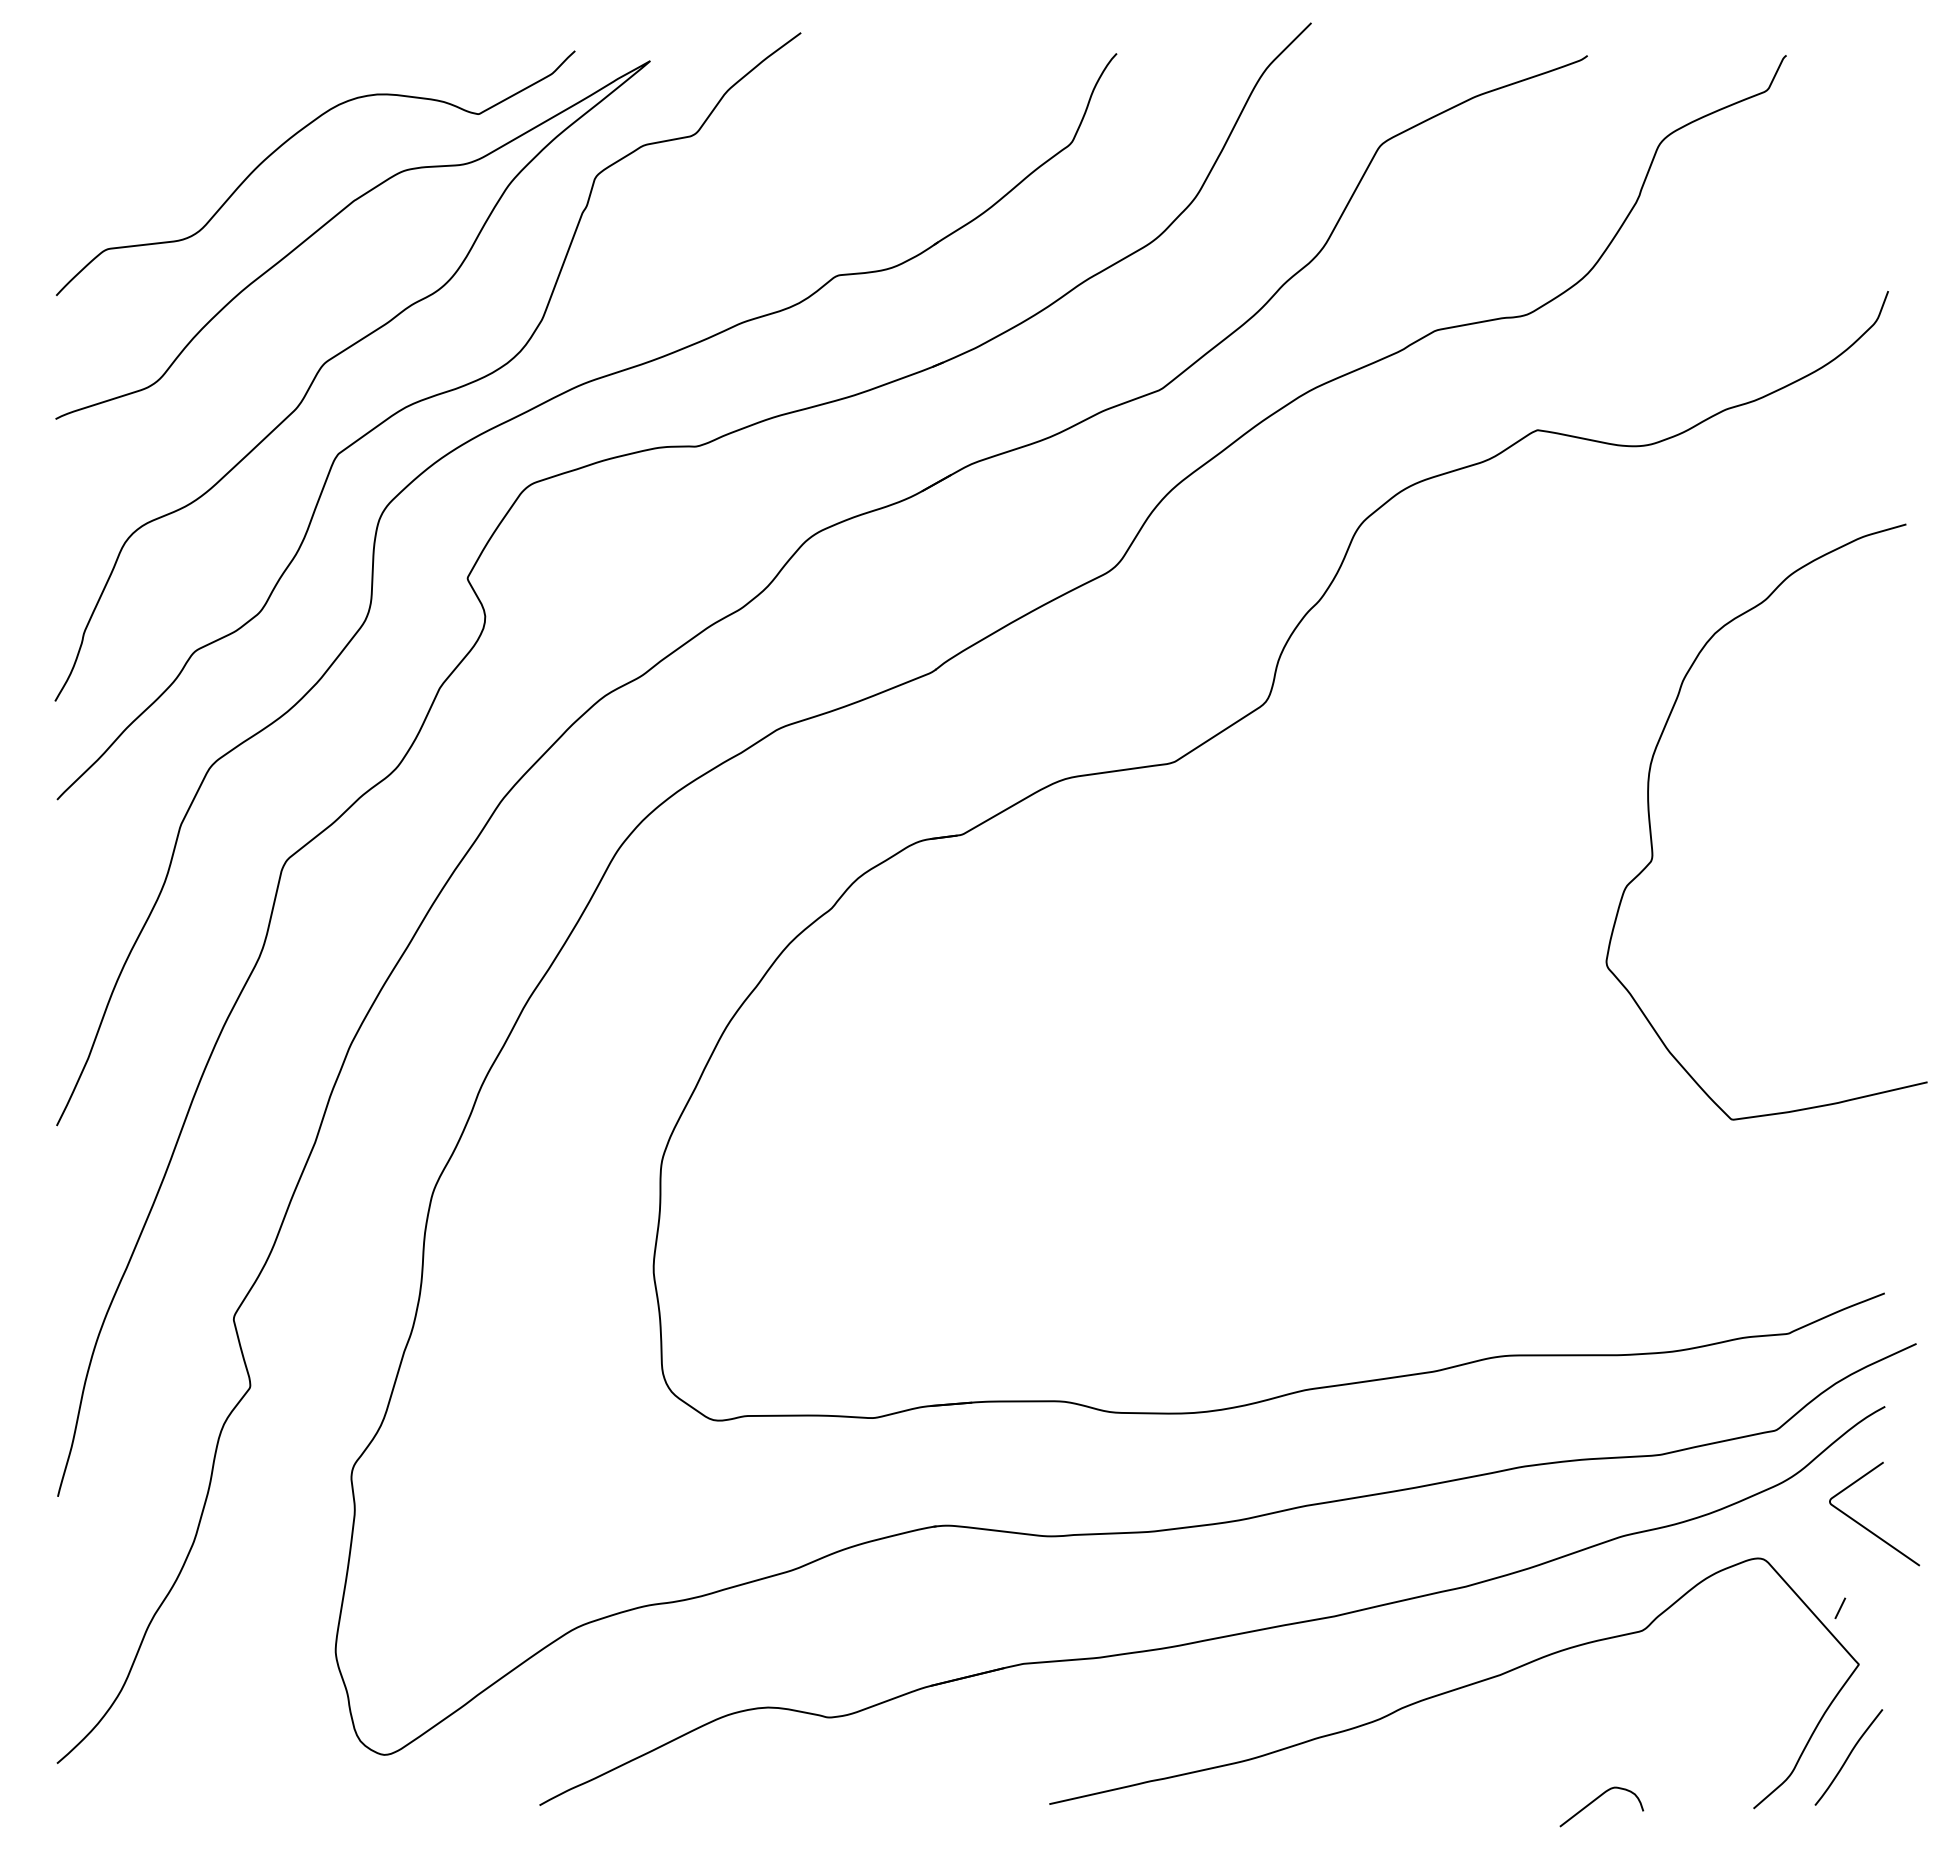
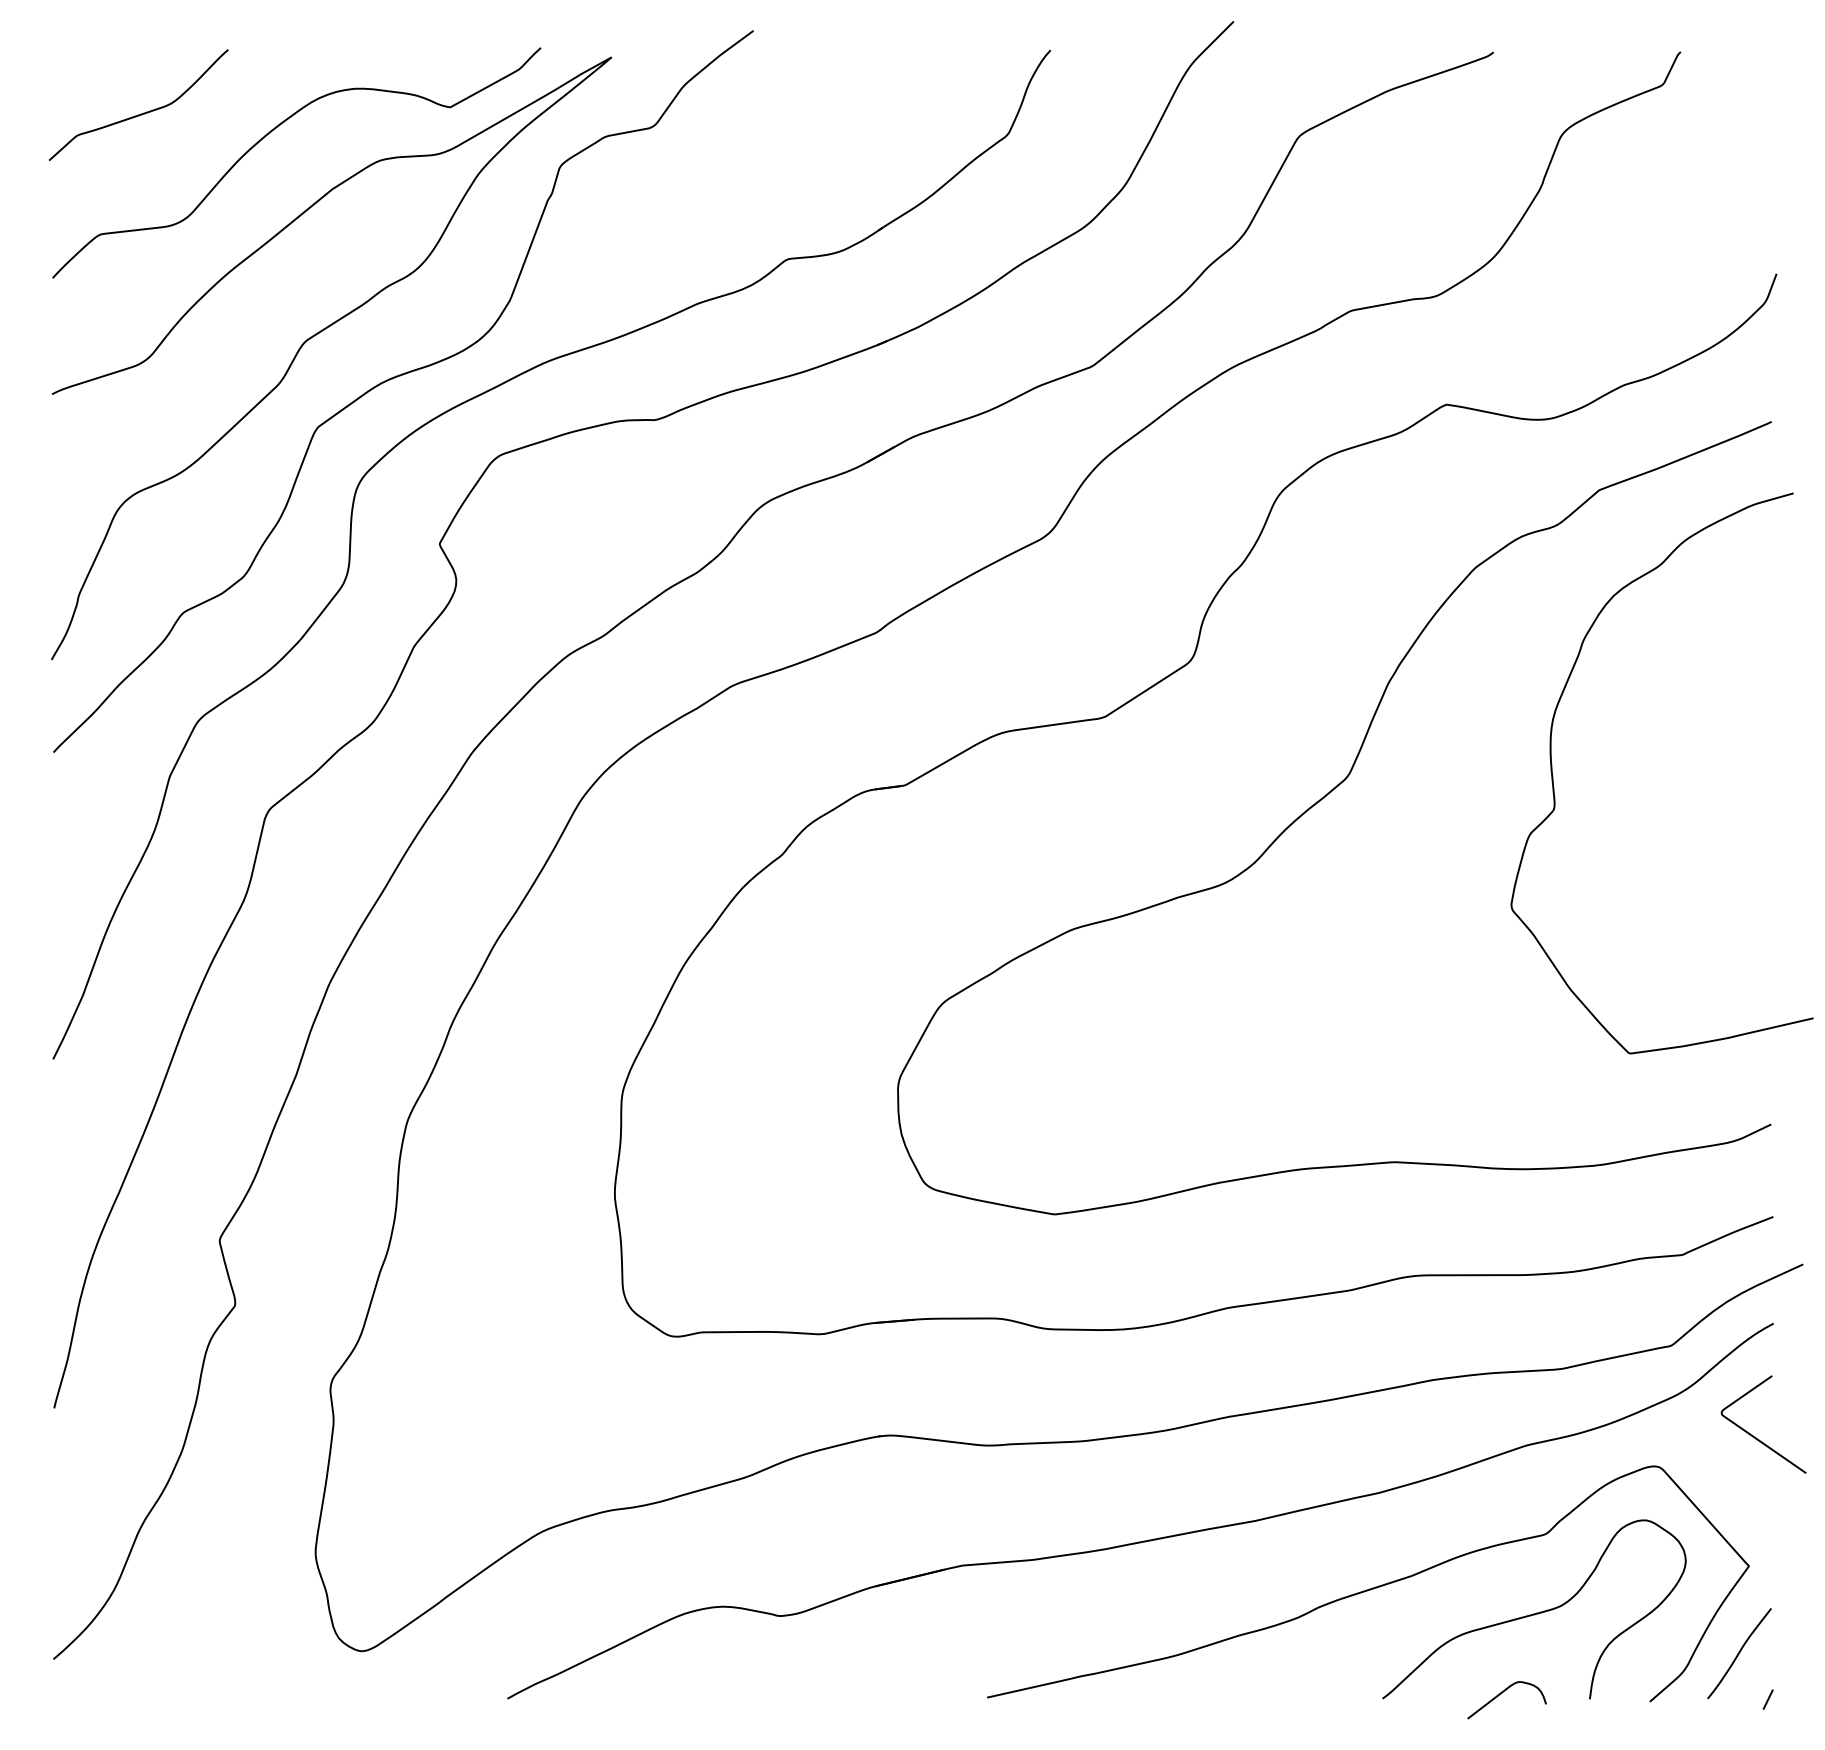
curve: (150, 120) -> (141, 113), added
curve: (1405, 850) -> (1322, 800), added
line: (1840, 1608) -> (1768, 1699), moved
curve: (1630, 1714) -> (1534, 1613), added

